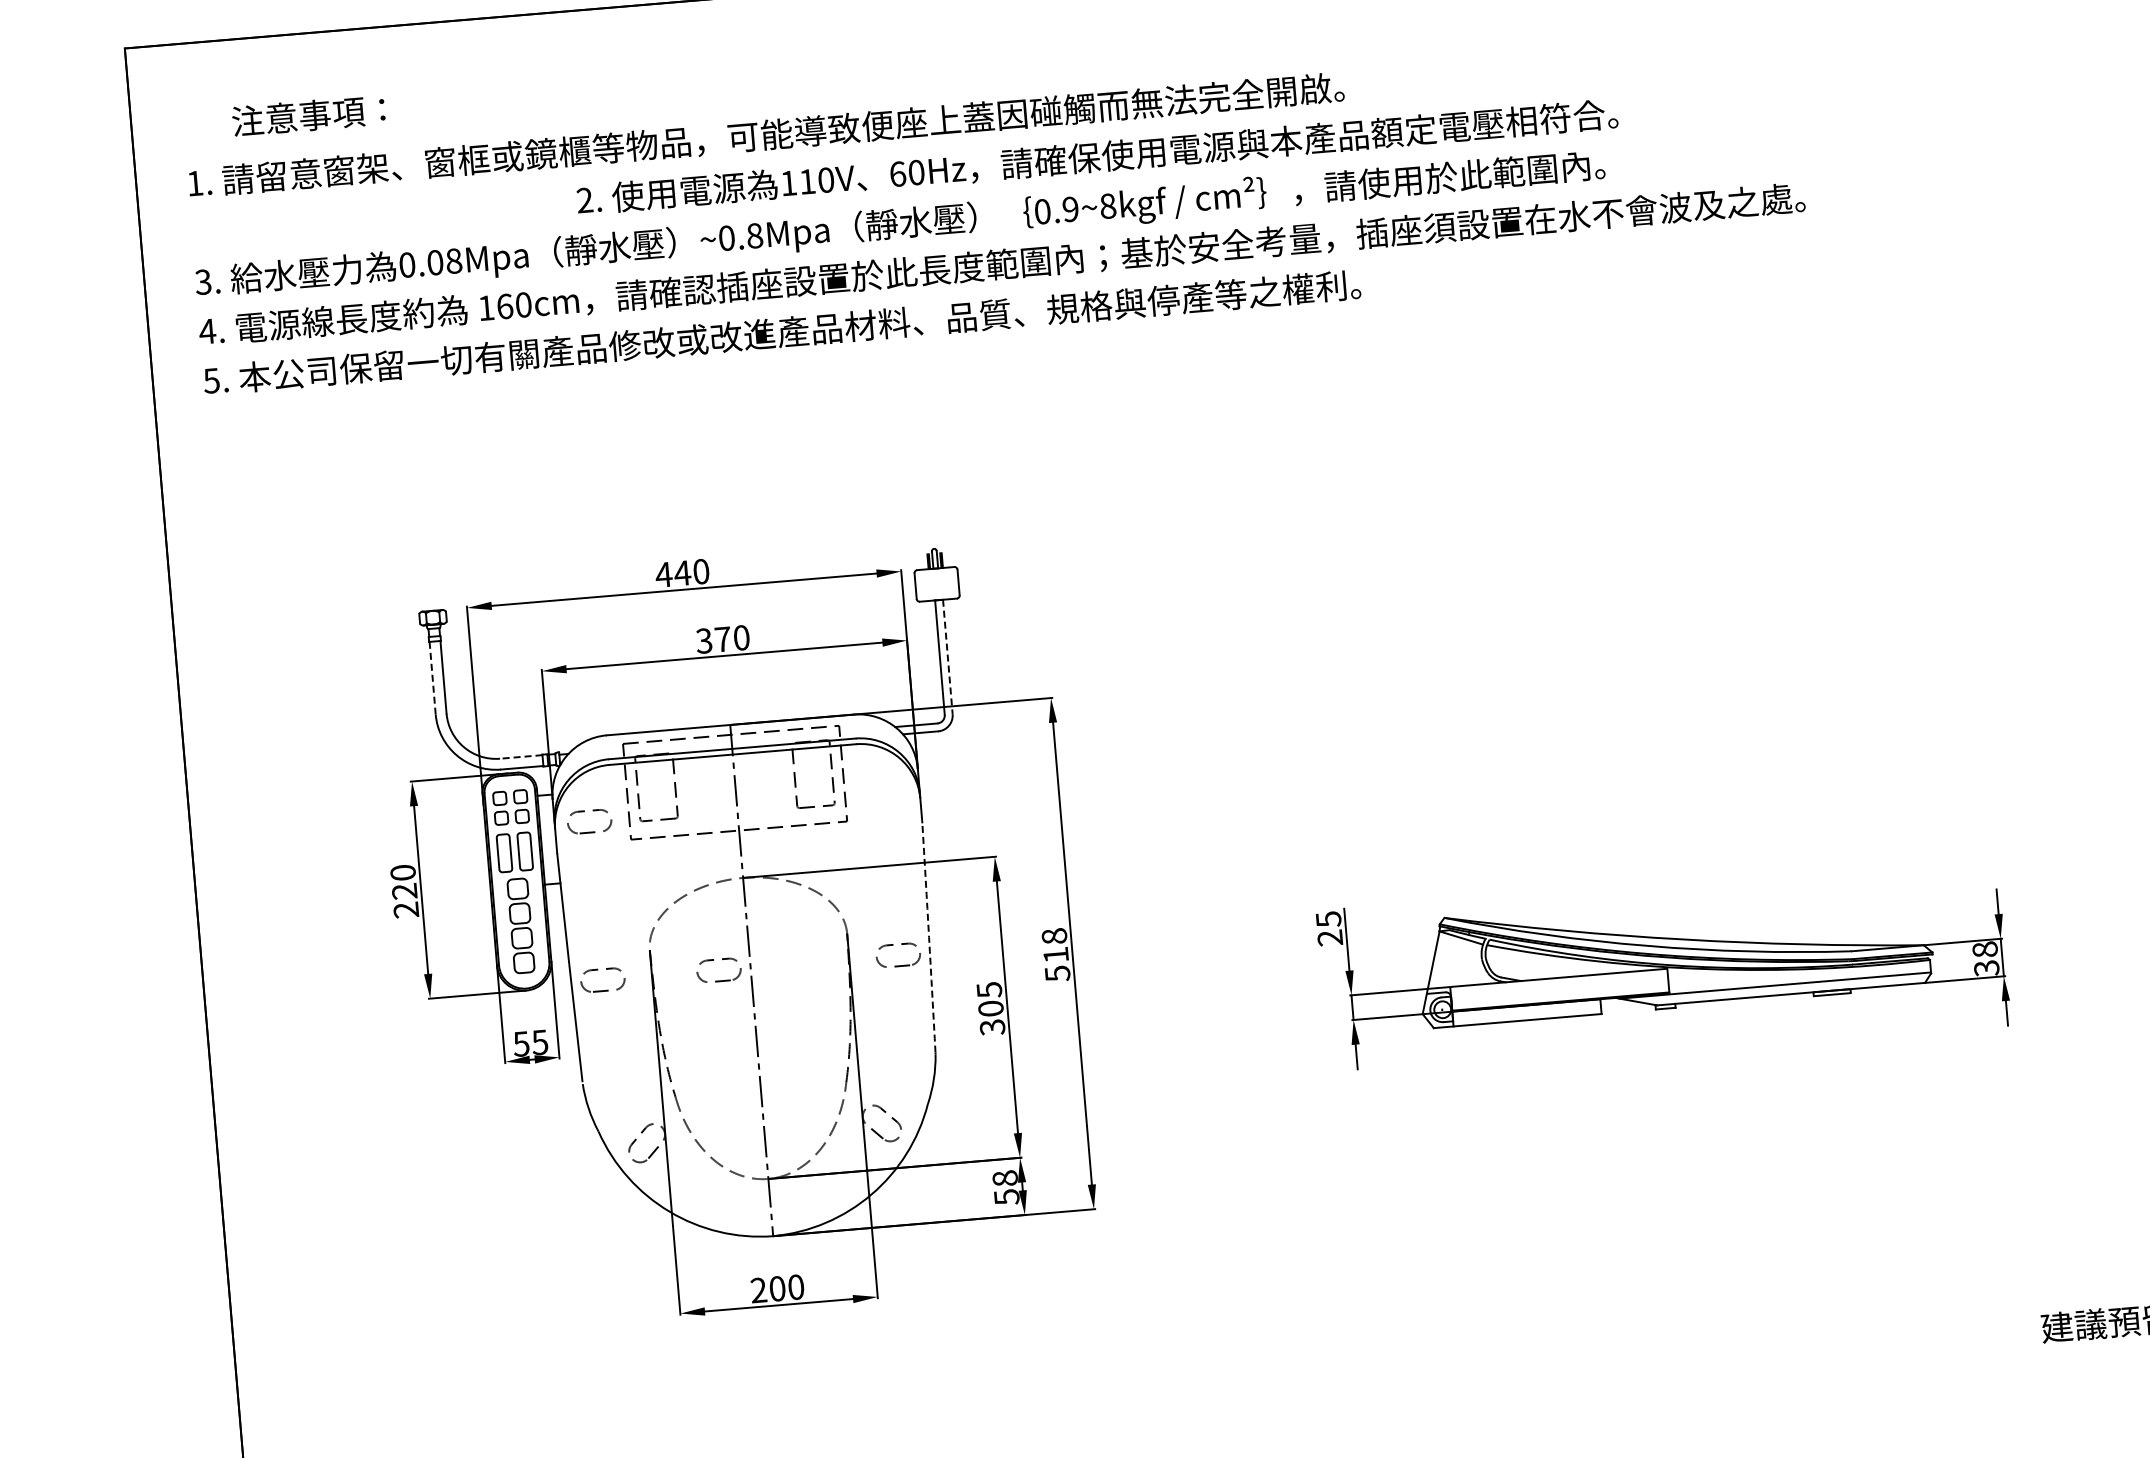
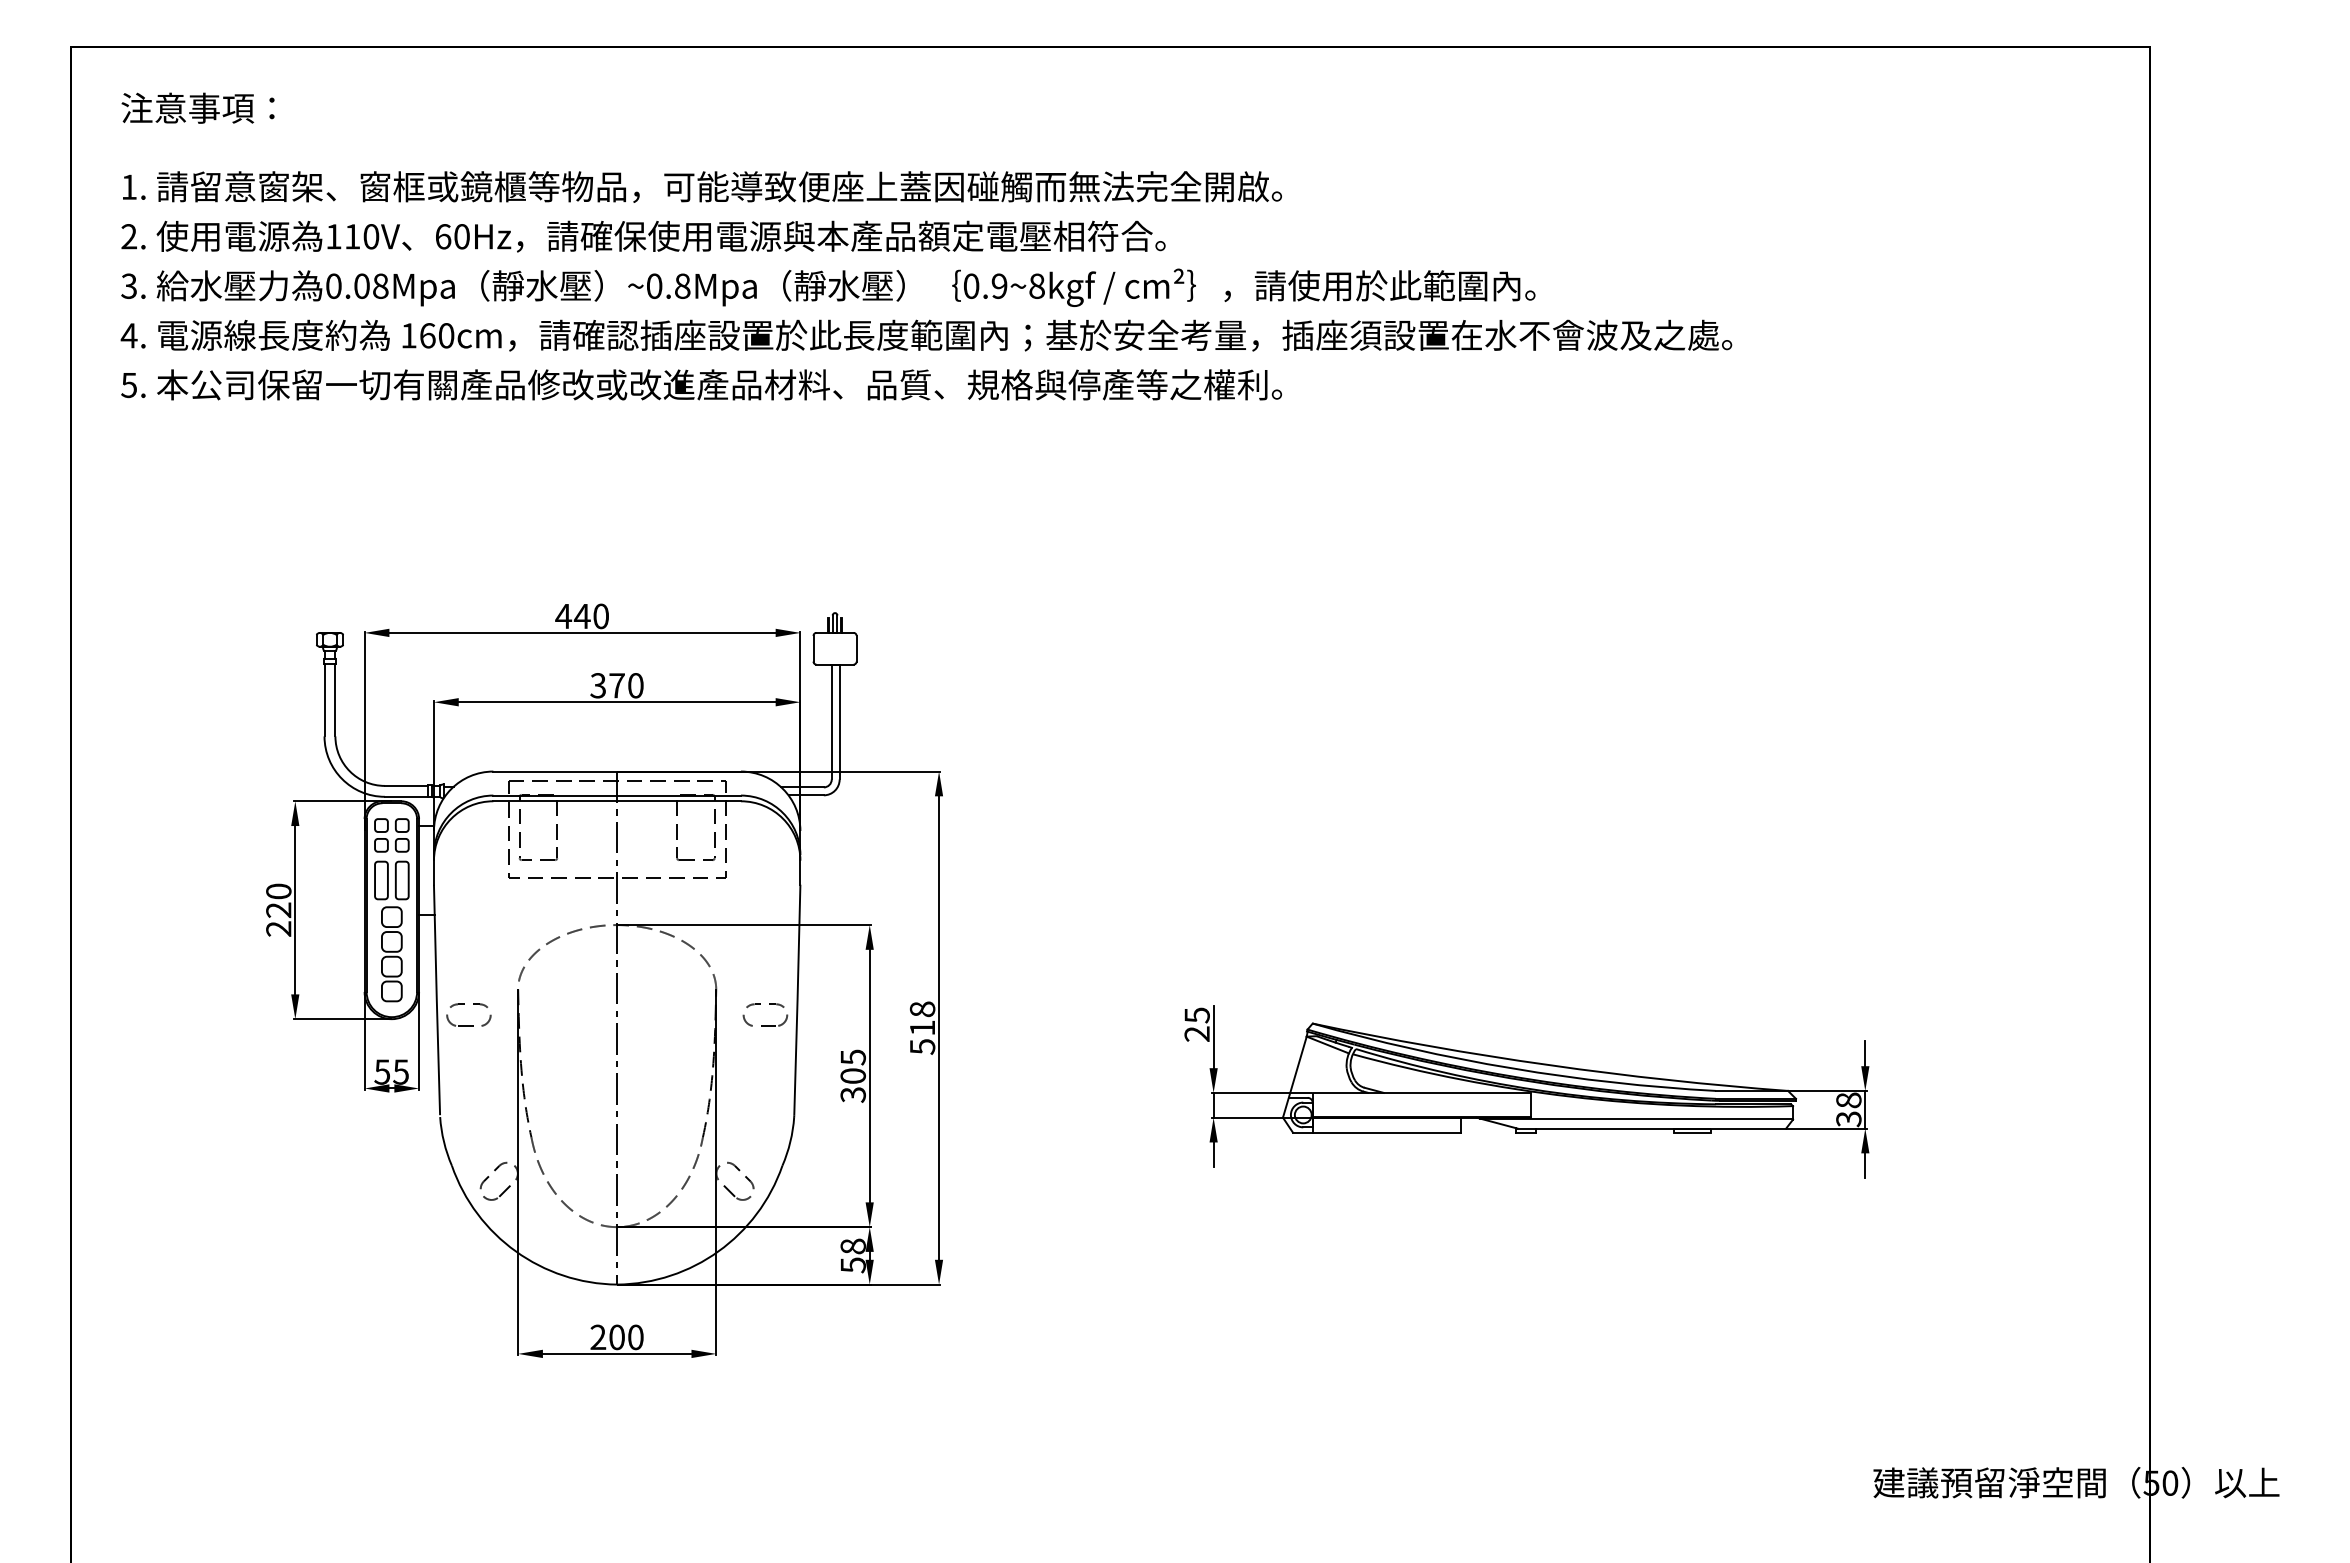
text: (308, 115) -> (197, 107), moved
text: (1097, 157) -> (643, 236), moved
line: (947, 657) -> (839, 722), dashed -> solid
line: (432, 678) -> (324, 700), dashed -> solid
line: (520, 756) -> (405, 785), dashed -> solid
part: (584, 811) -> (464, 845), removed
arc: (929, 937) -> (797, 999), dashed -> solid
part: (722, 959) -> (589, 1004), removed

